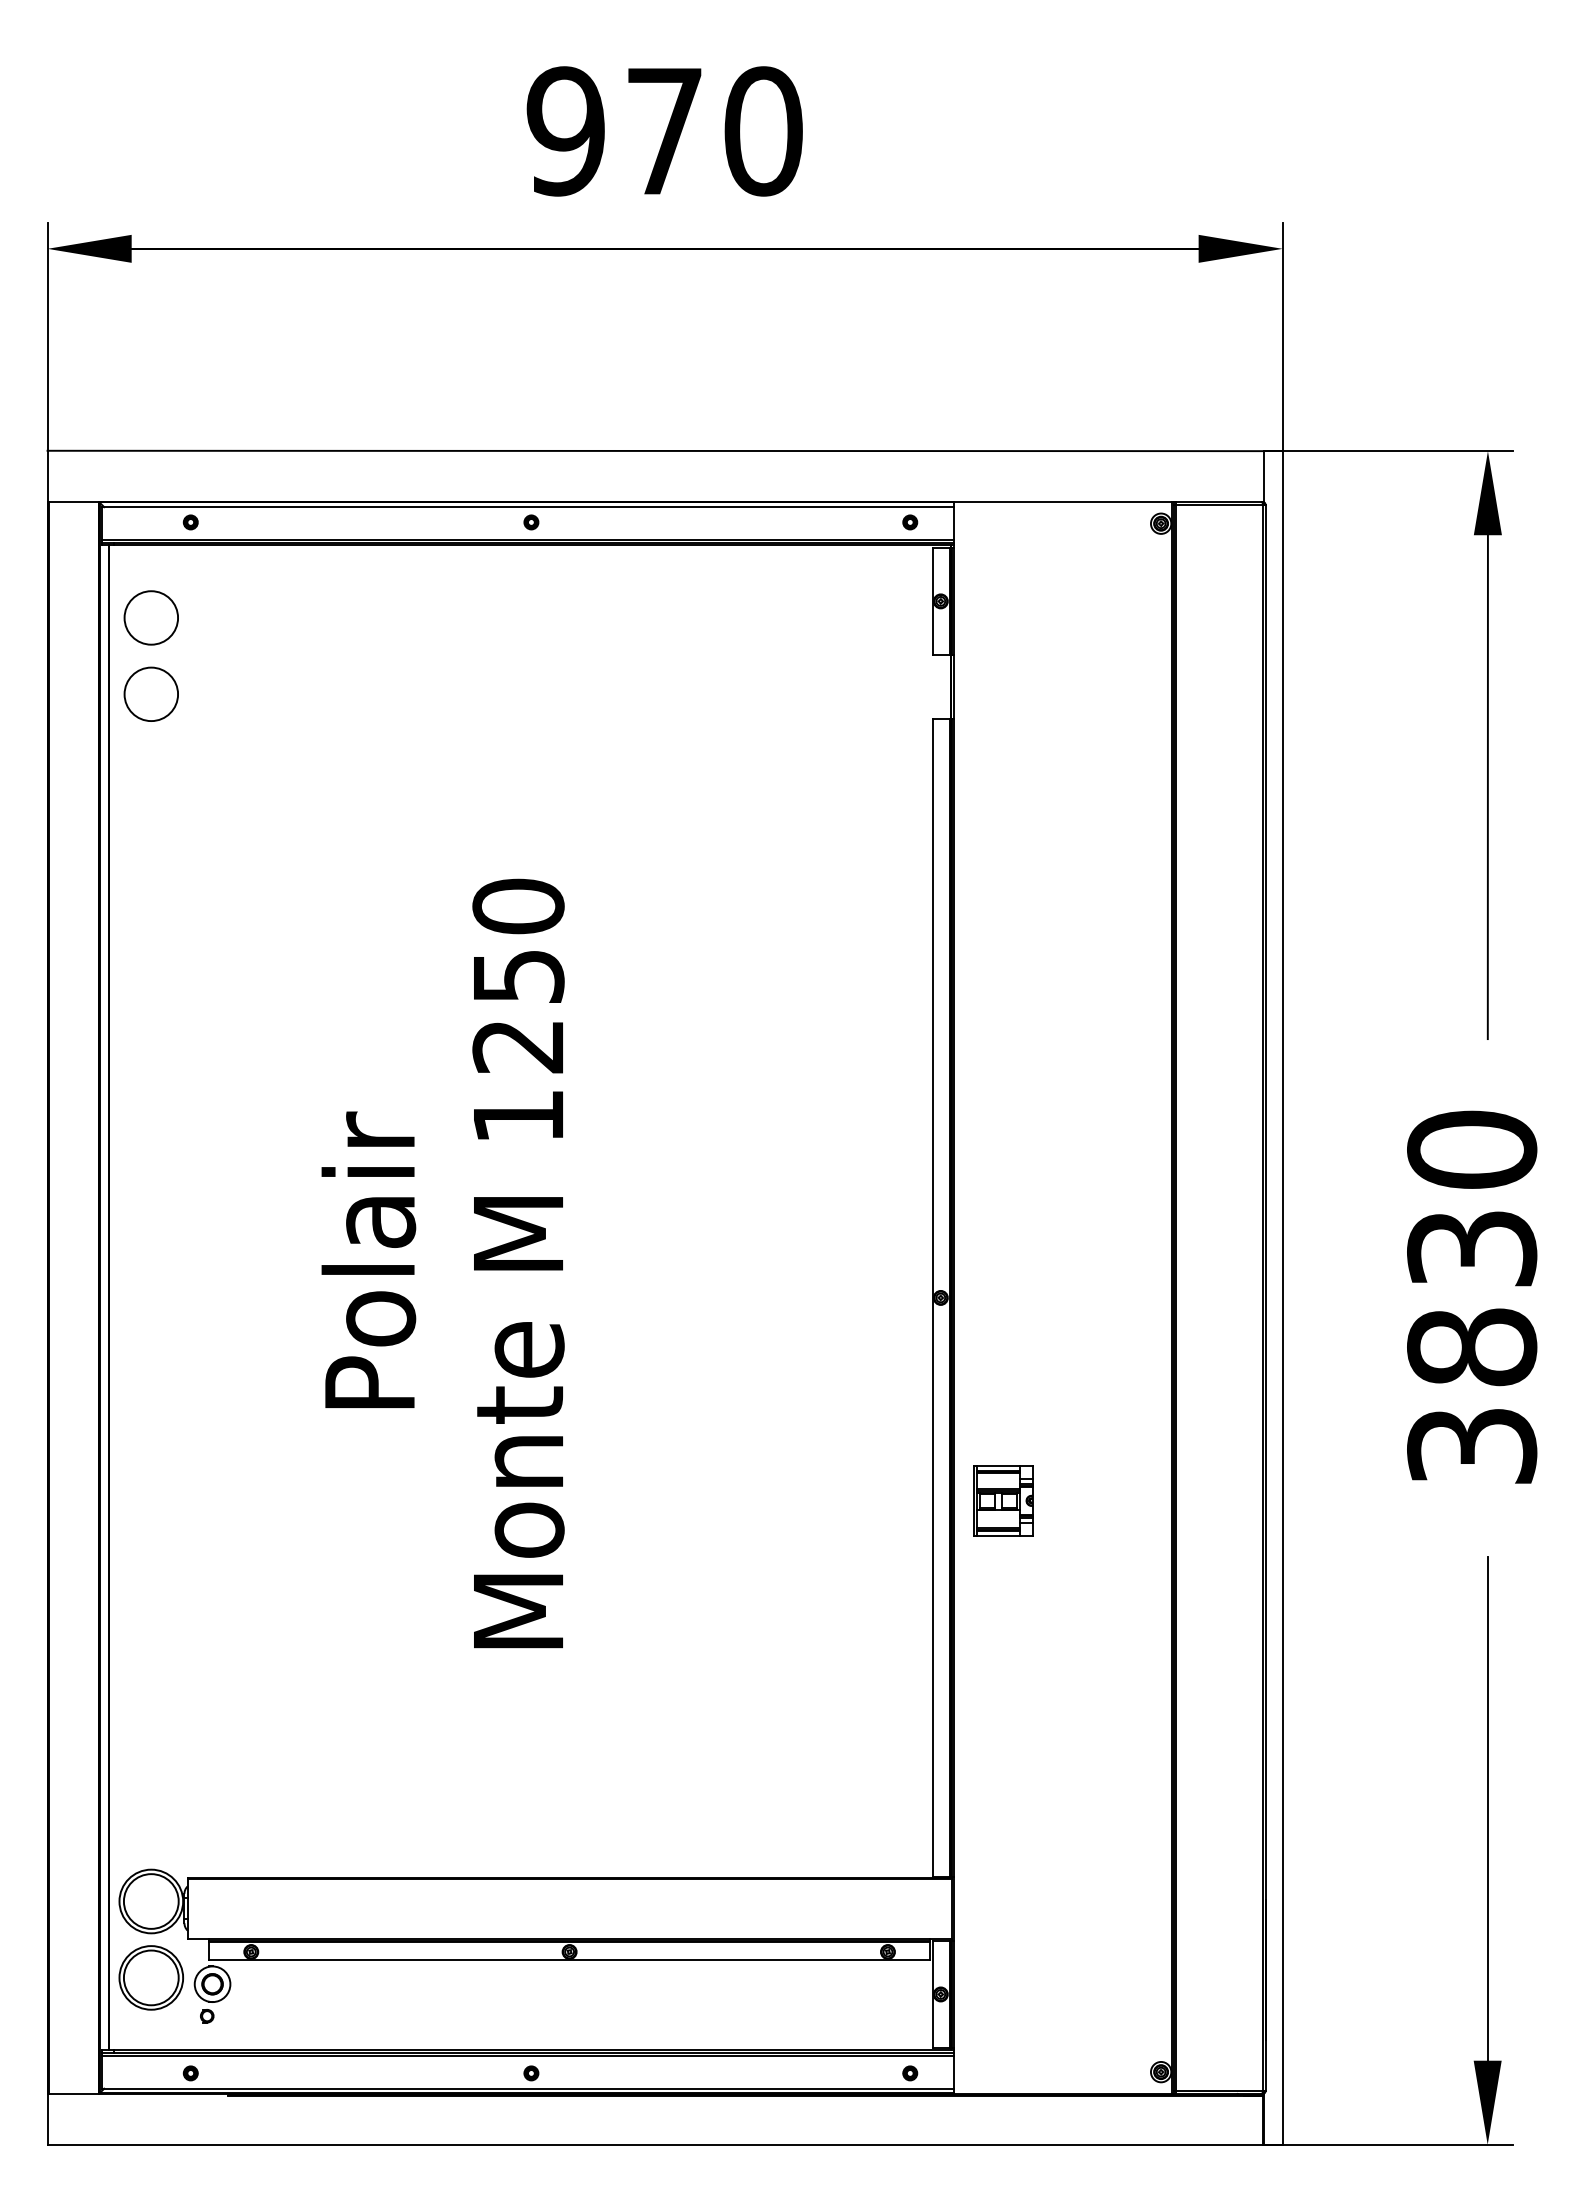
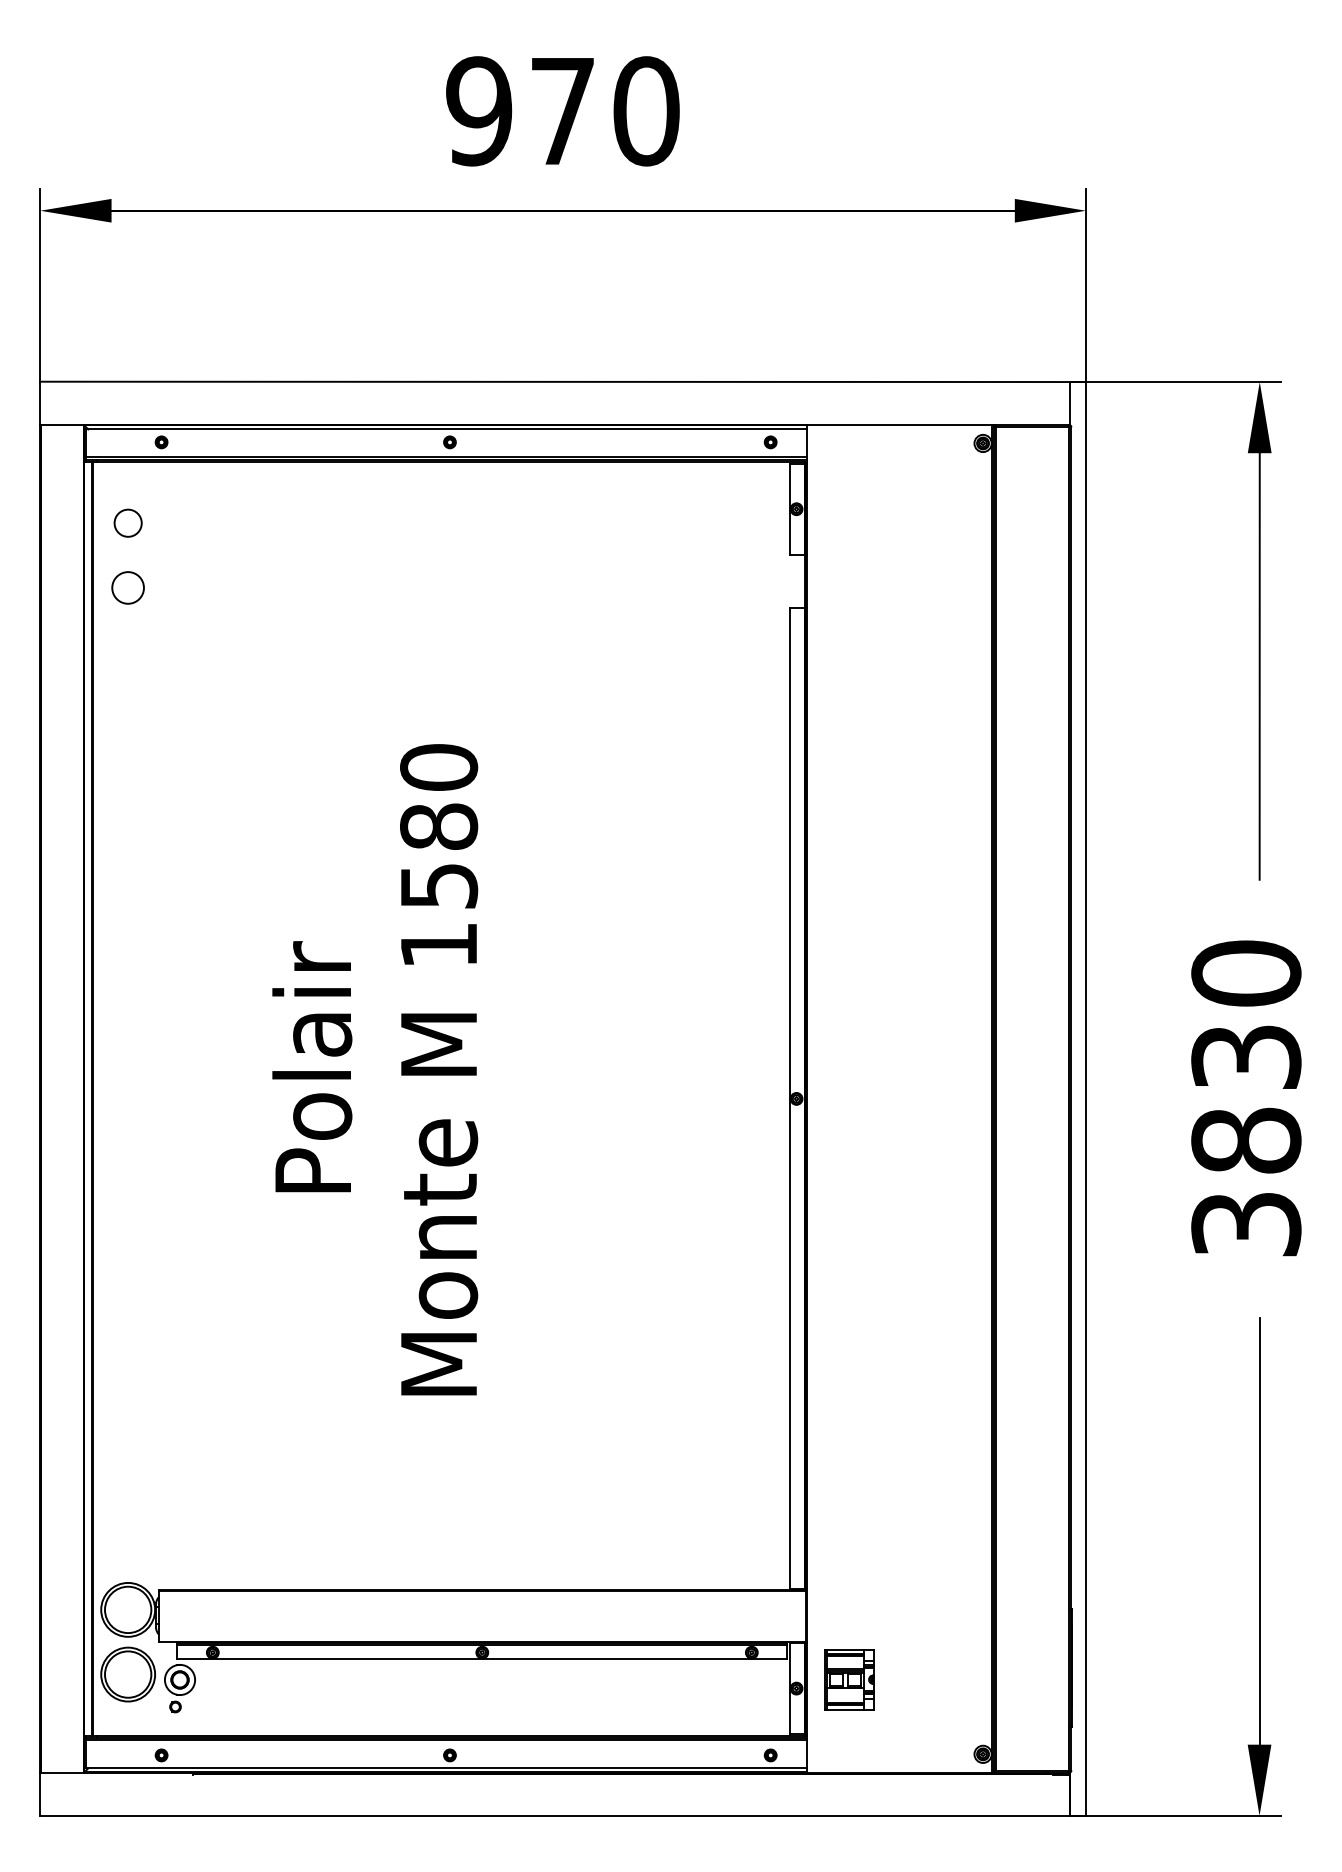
circle: (150, 617) -> (127, 522), size x0.6
circle: (150, 693) -> (127, 587), size x0.7
text: (519, 1010) -> (439, 855), 1250 -> 1580
part: (1003, 1500) -> (849, 1679), moved

